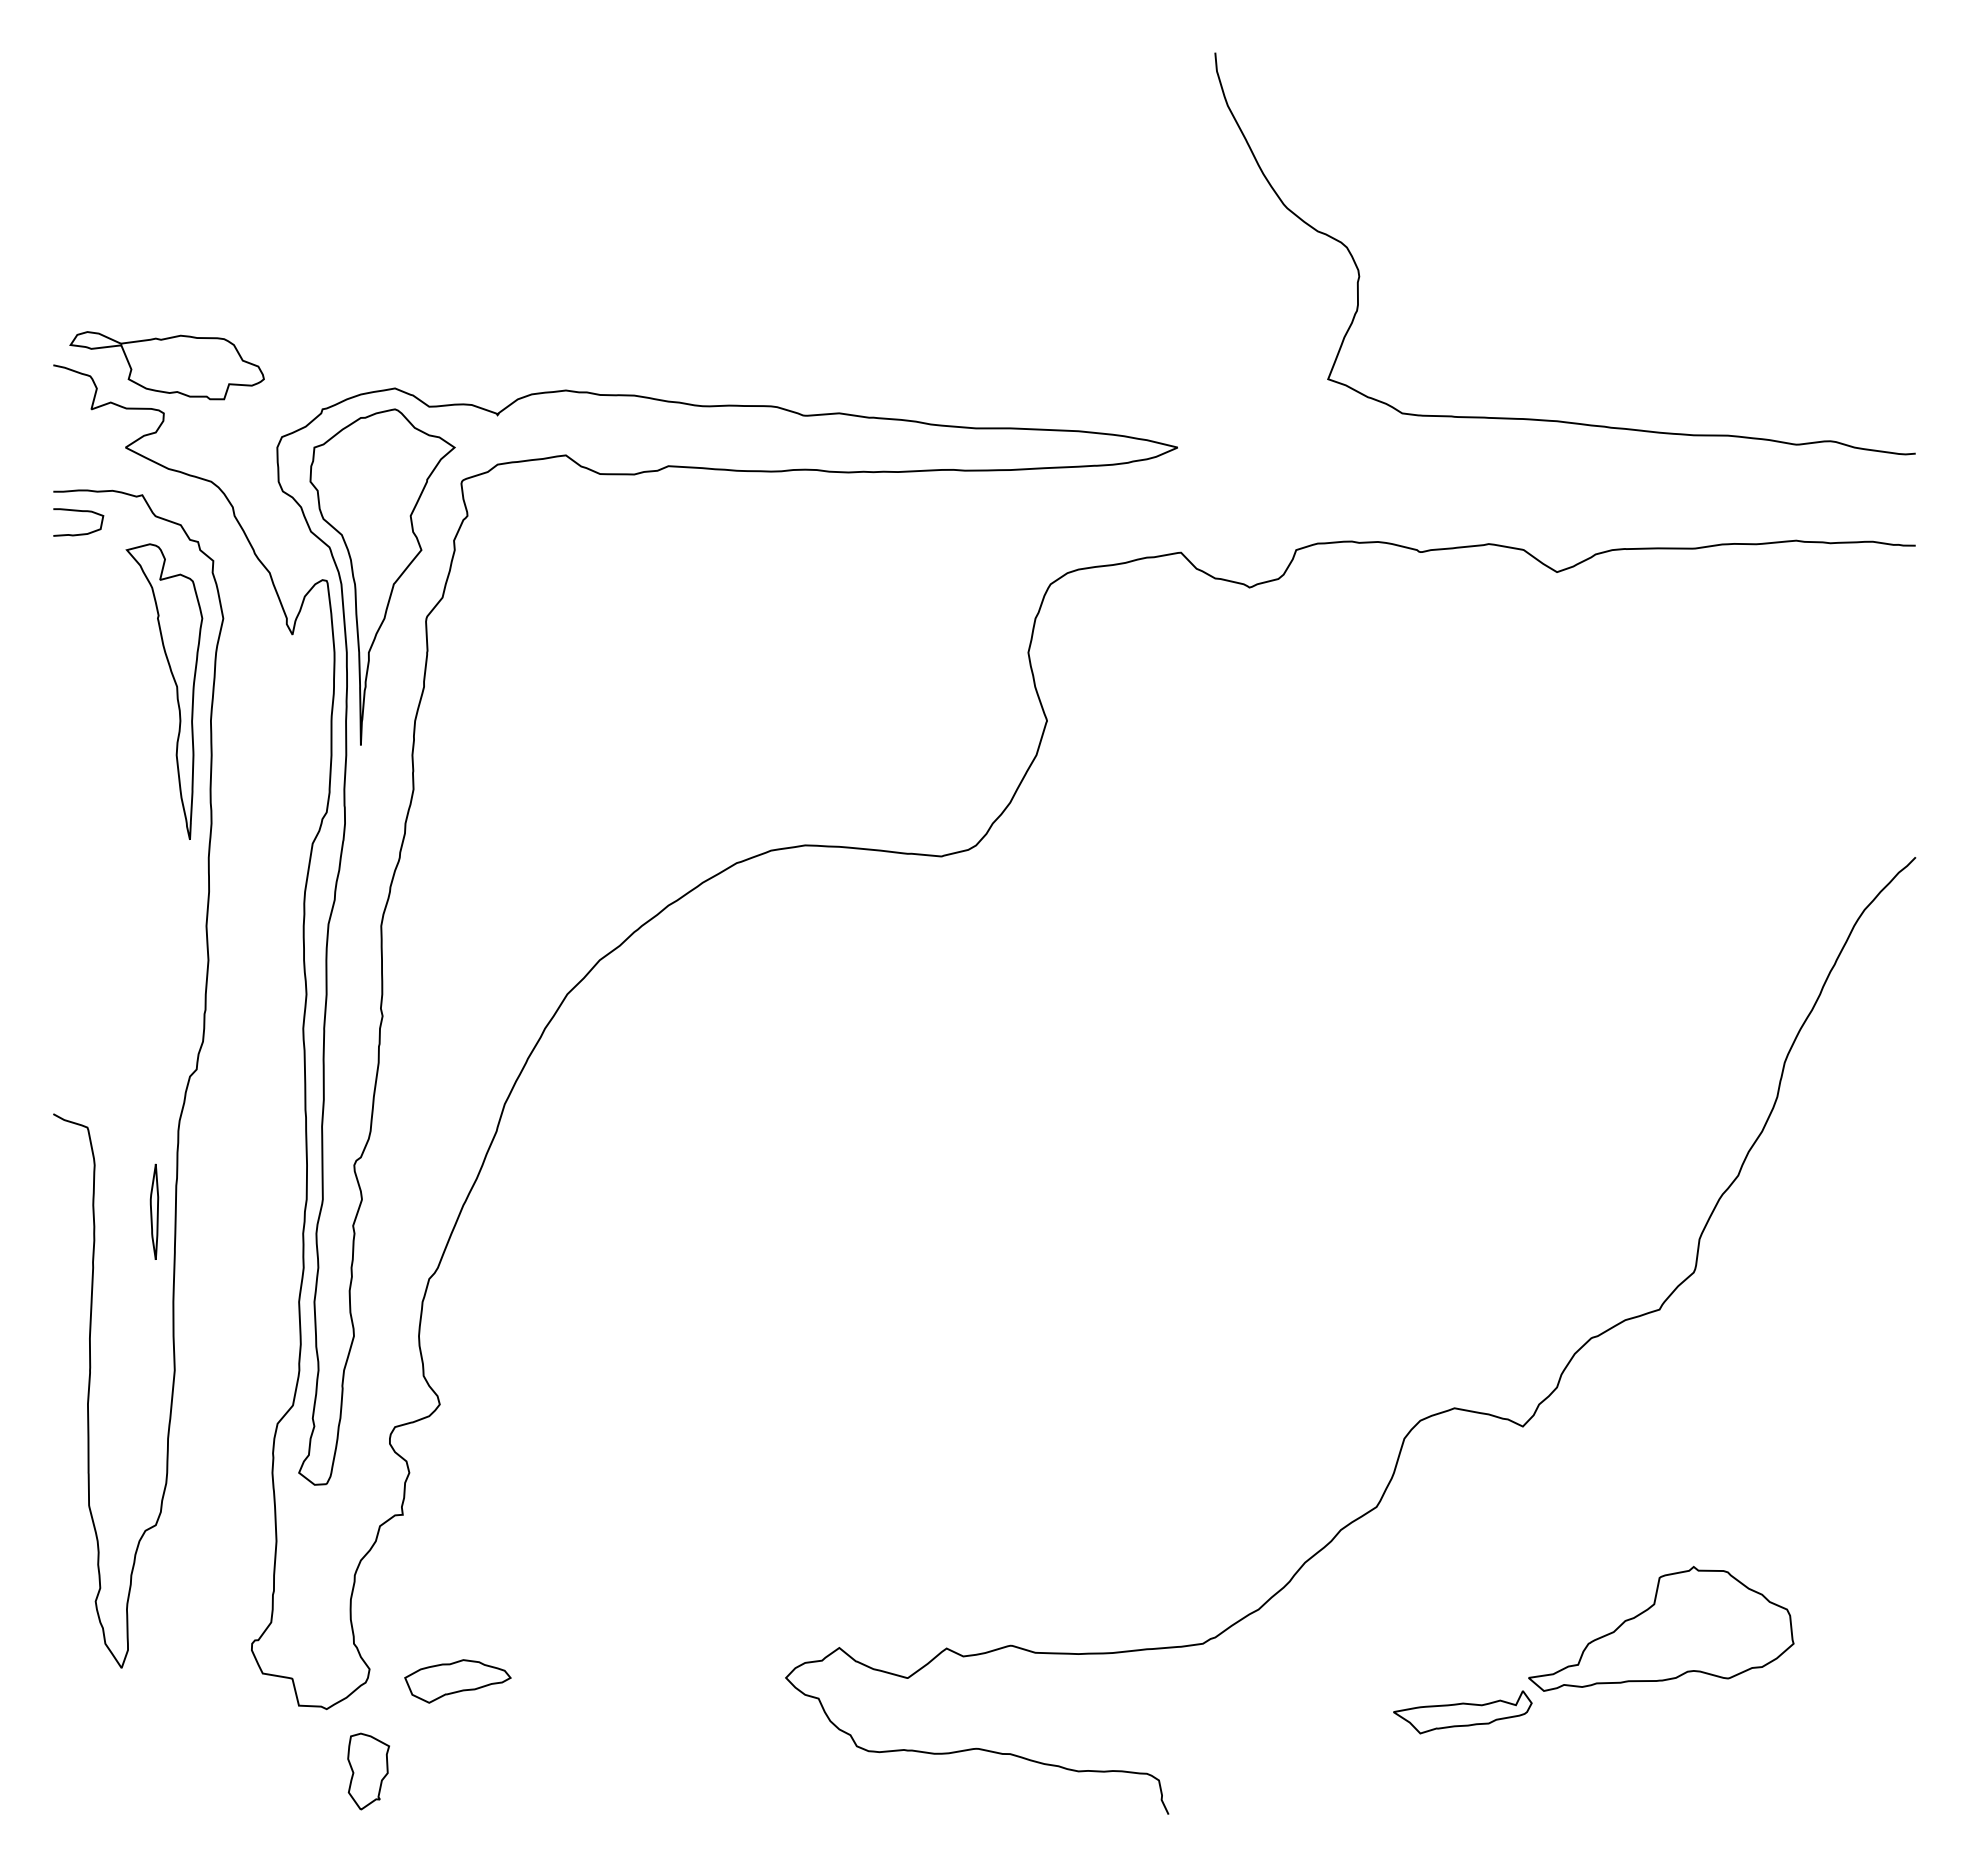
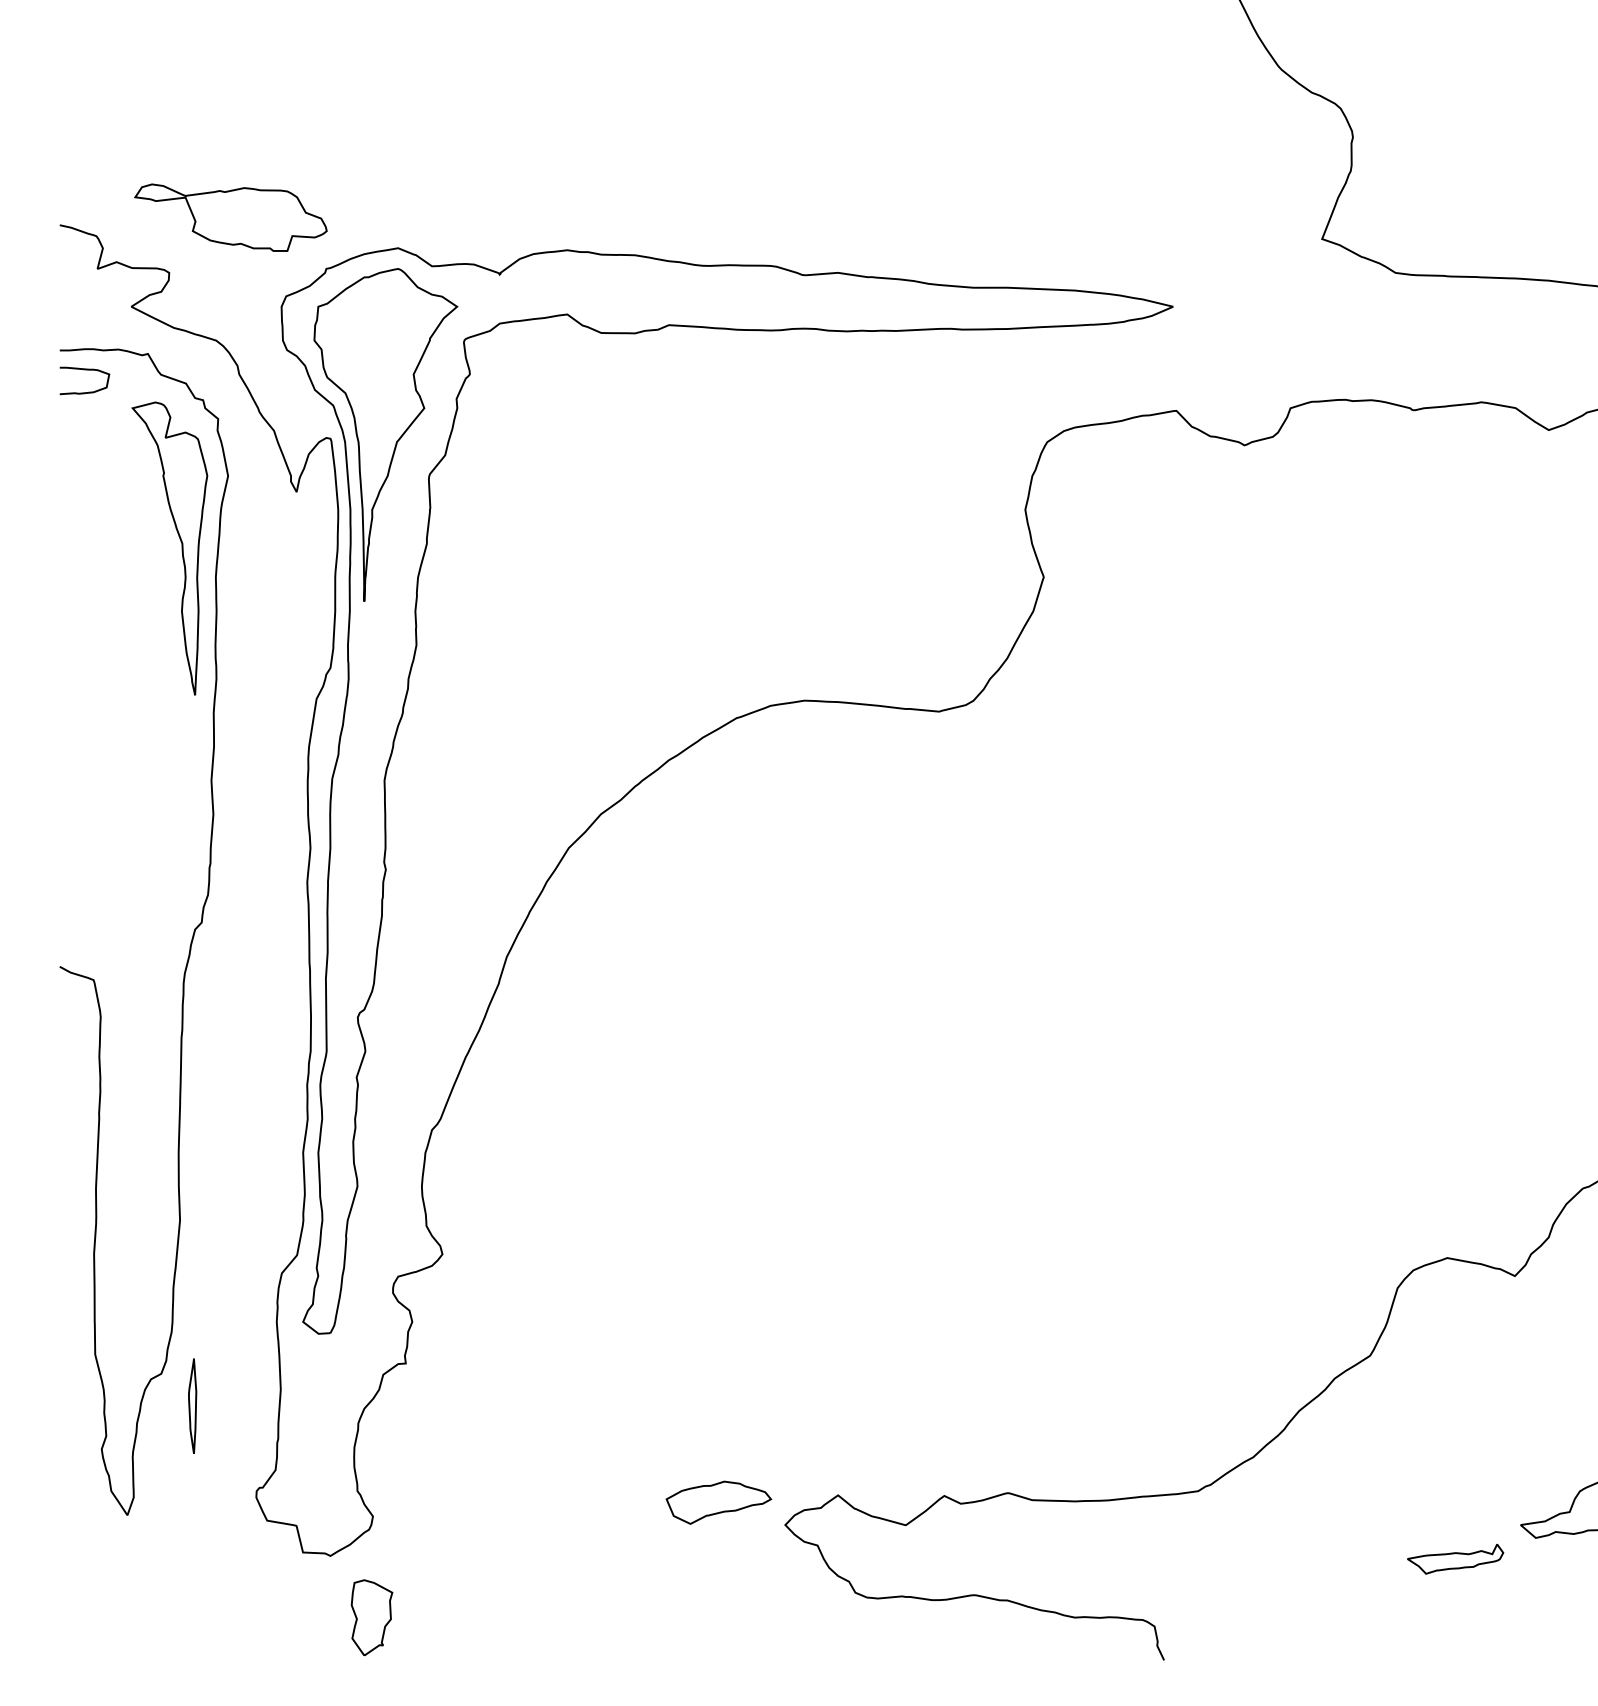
part: (166, 365) -> (230, 217), moved
part: (154, 1211) -> (192, 1405), moved
part: (457, 1681) -> (718, 1502), moved
part: (1462, 1712) -> (1455, 1559), size x0.7

